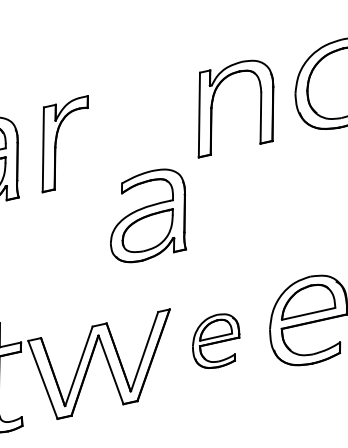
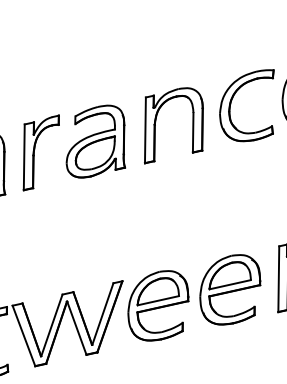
part: (147, 215) -> (95, 141), moved
part: (216, 340) -> (158, 305), size x1.67

